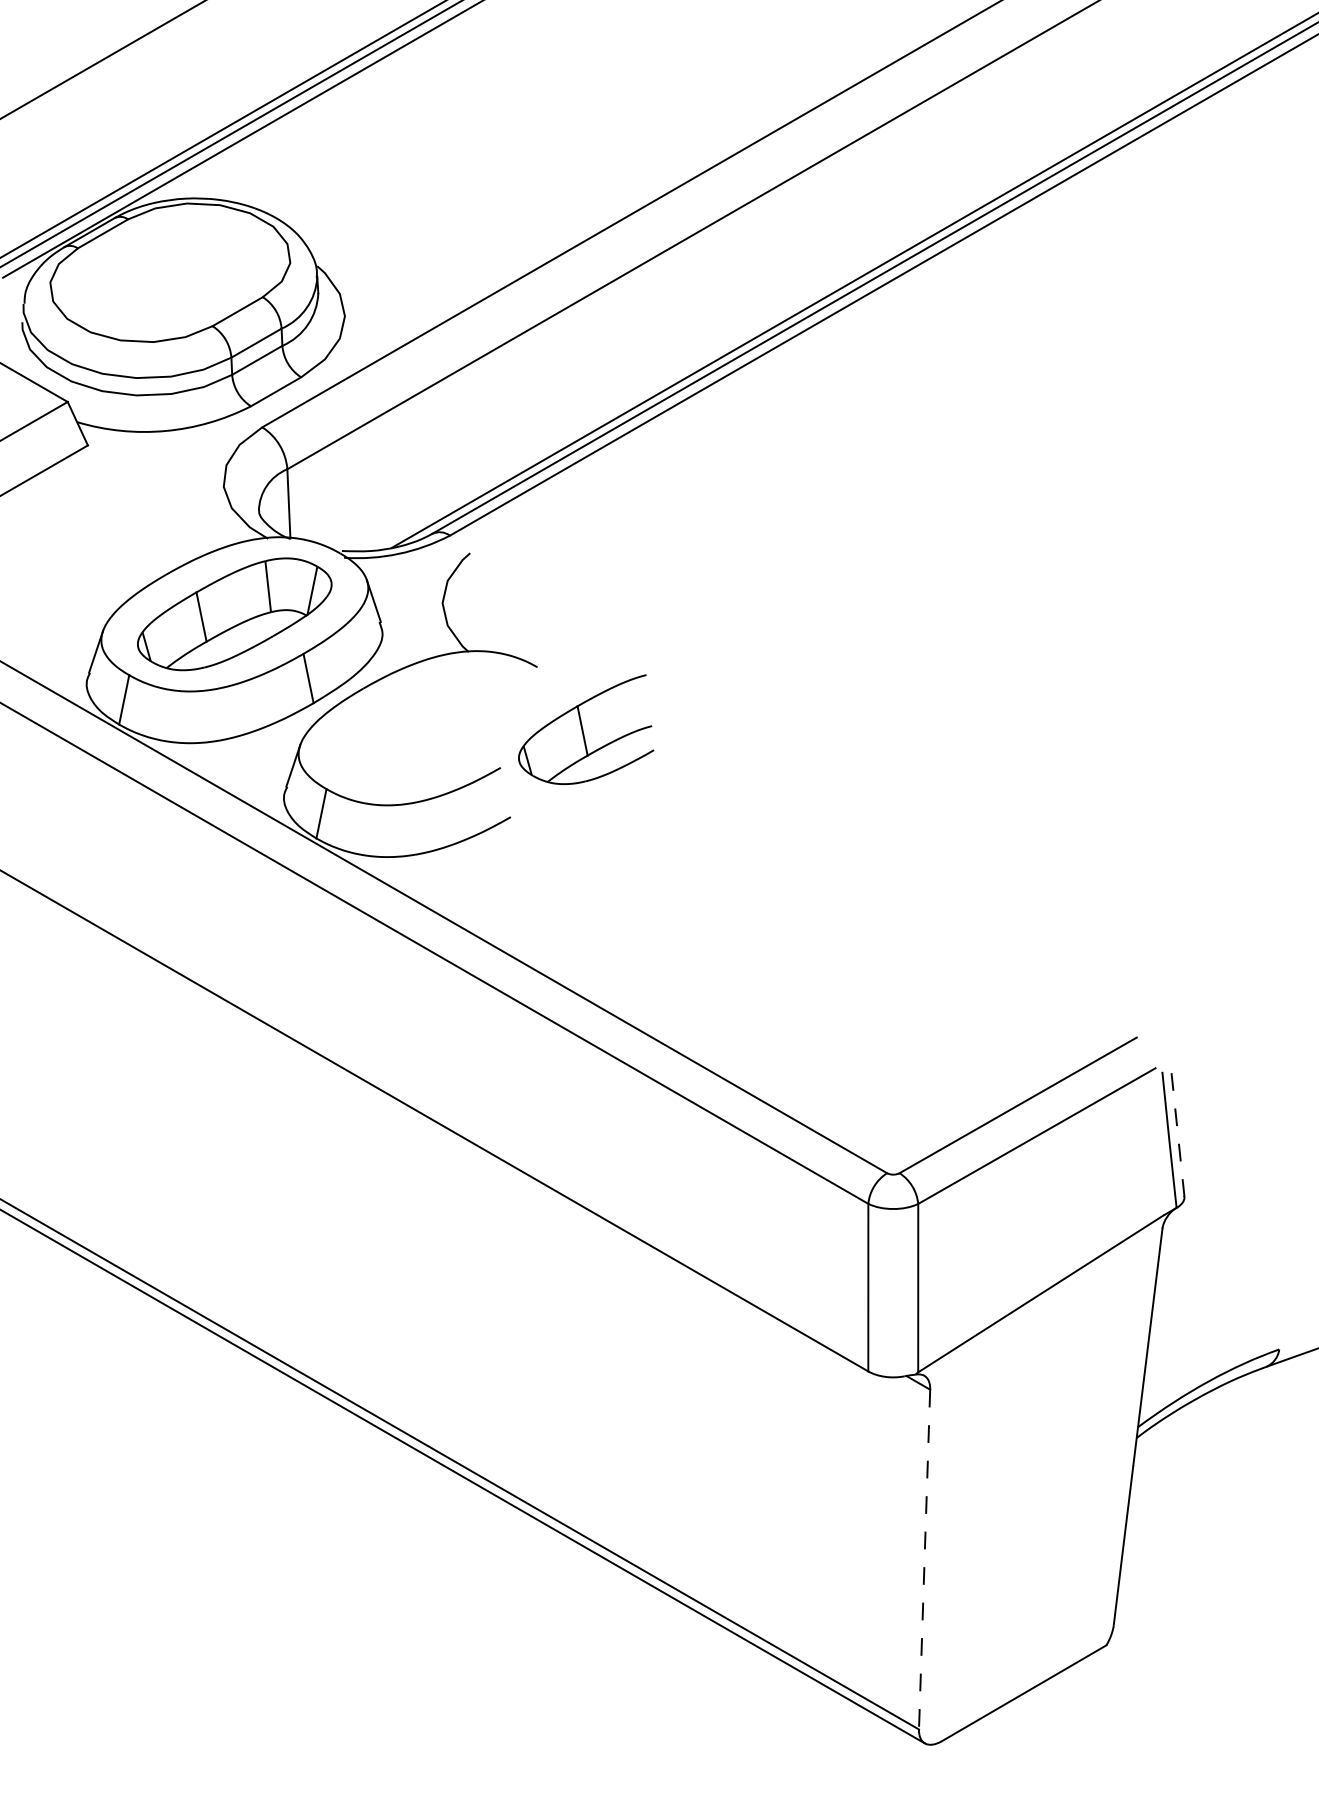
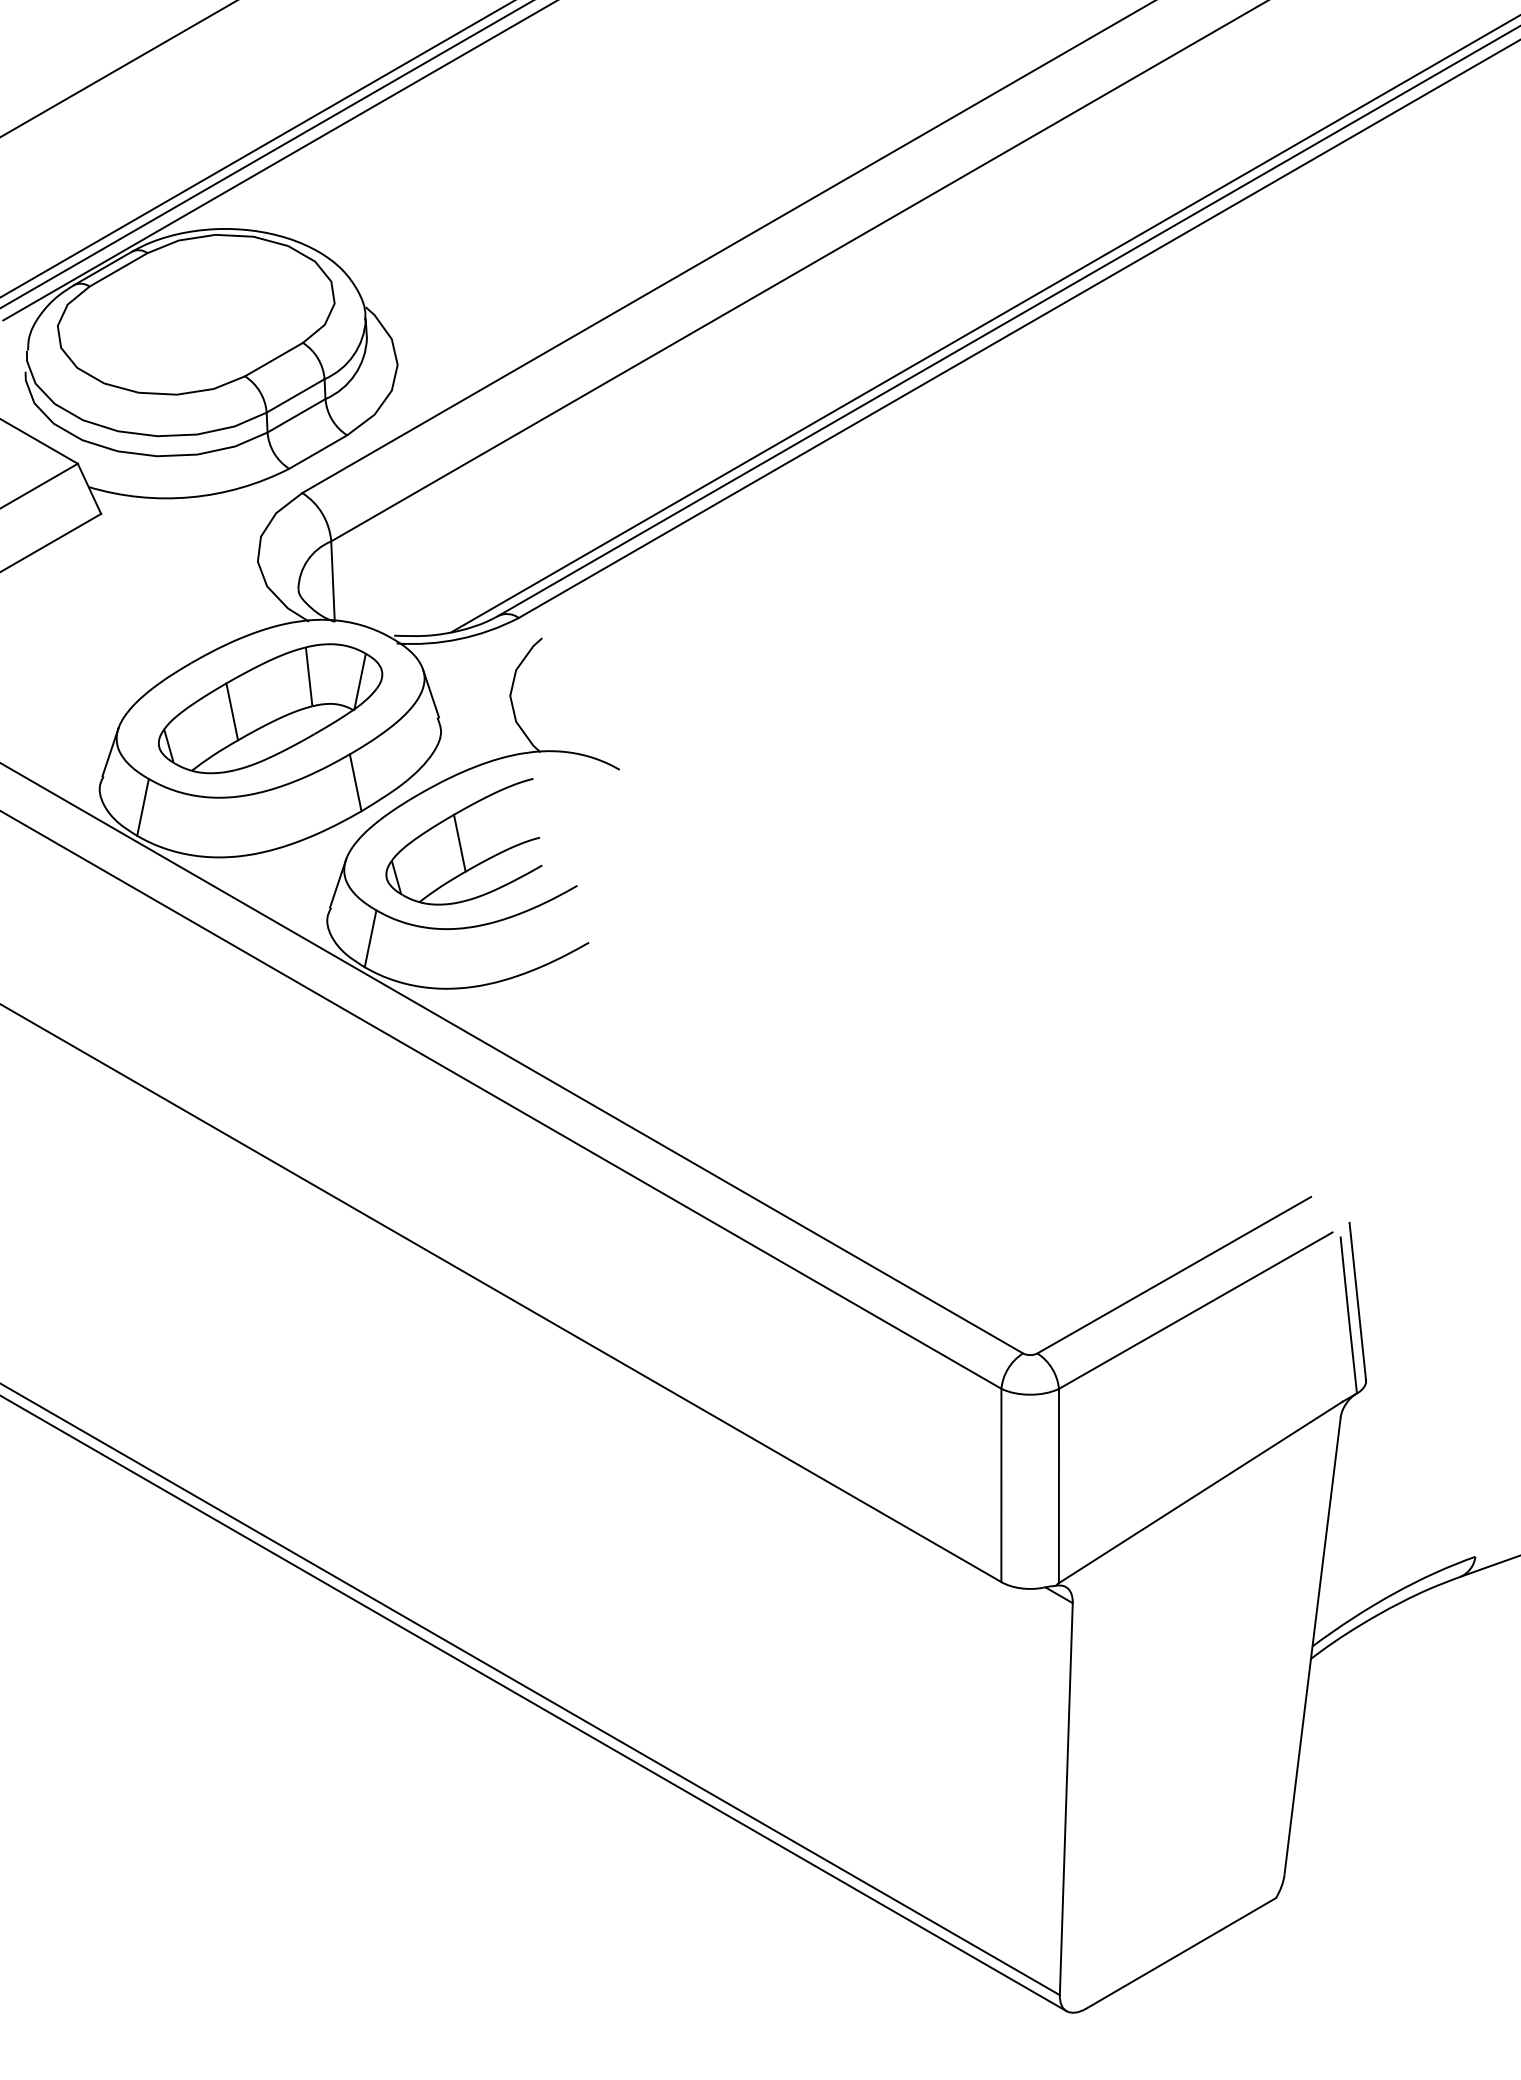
part: (585, 729) -> (463, 841), moved
line: (1177, 1128) -> (1357, 1301), dashed -> solid
line: (924, 1559) -> (1066, 1799), dashed -> solid

